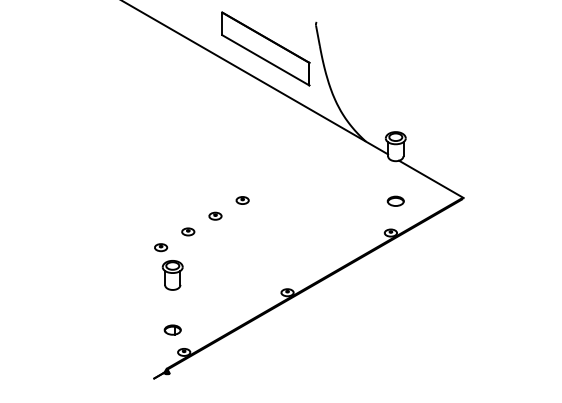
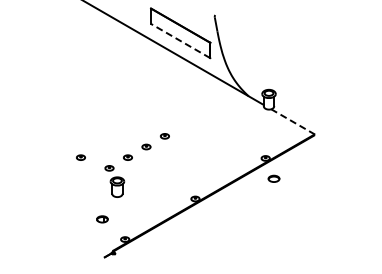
line: (265, 59) -> (180, 40), solid -> dashed
line: (430, 178) -> (292, 121), solid -> dashed
part: (395, 200) -> (273, 178), moved
part: (118, 231) -> (80, 157), added
part: (172, 330) -> (102, 219), moved

